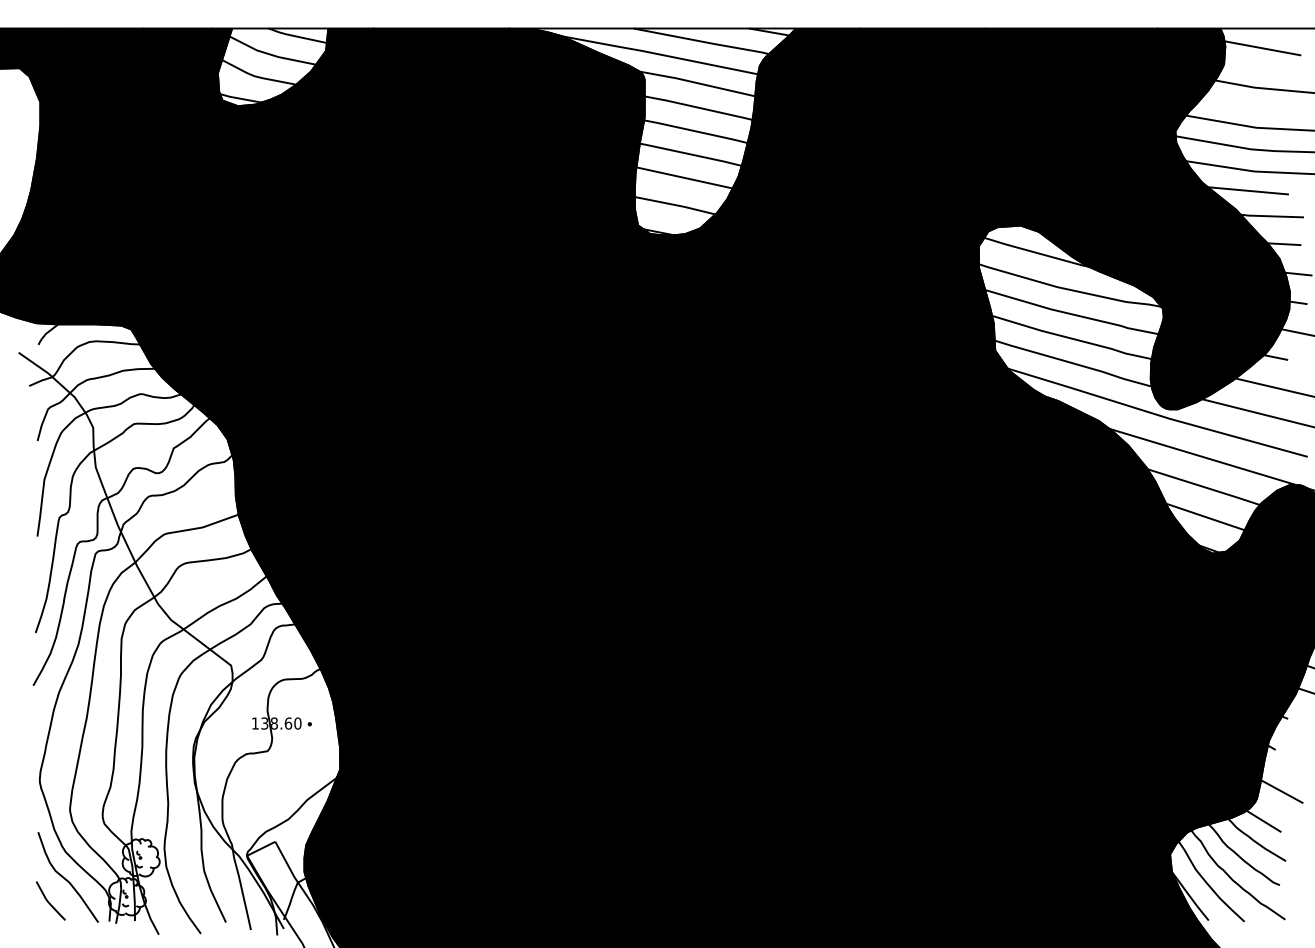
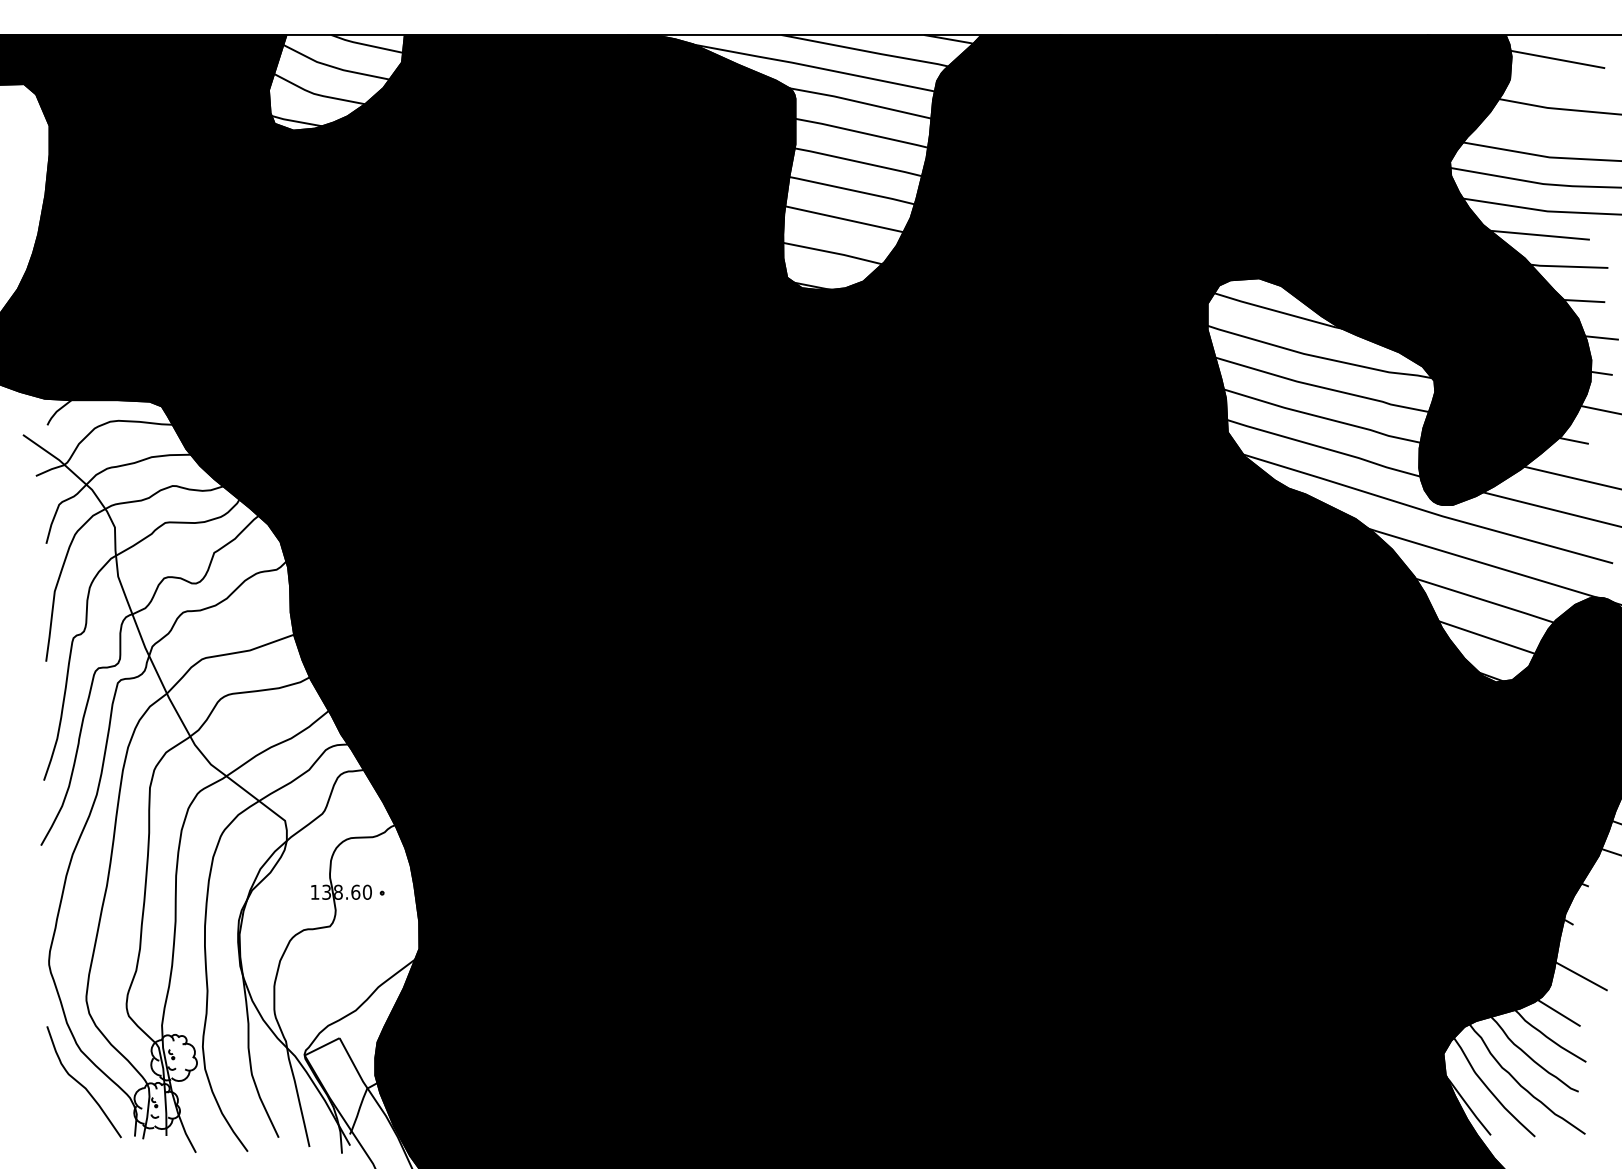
line: (49, 902) -> (60, 1112), removed

